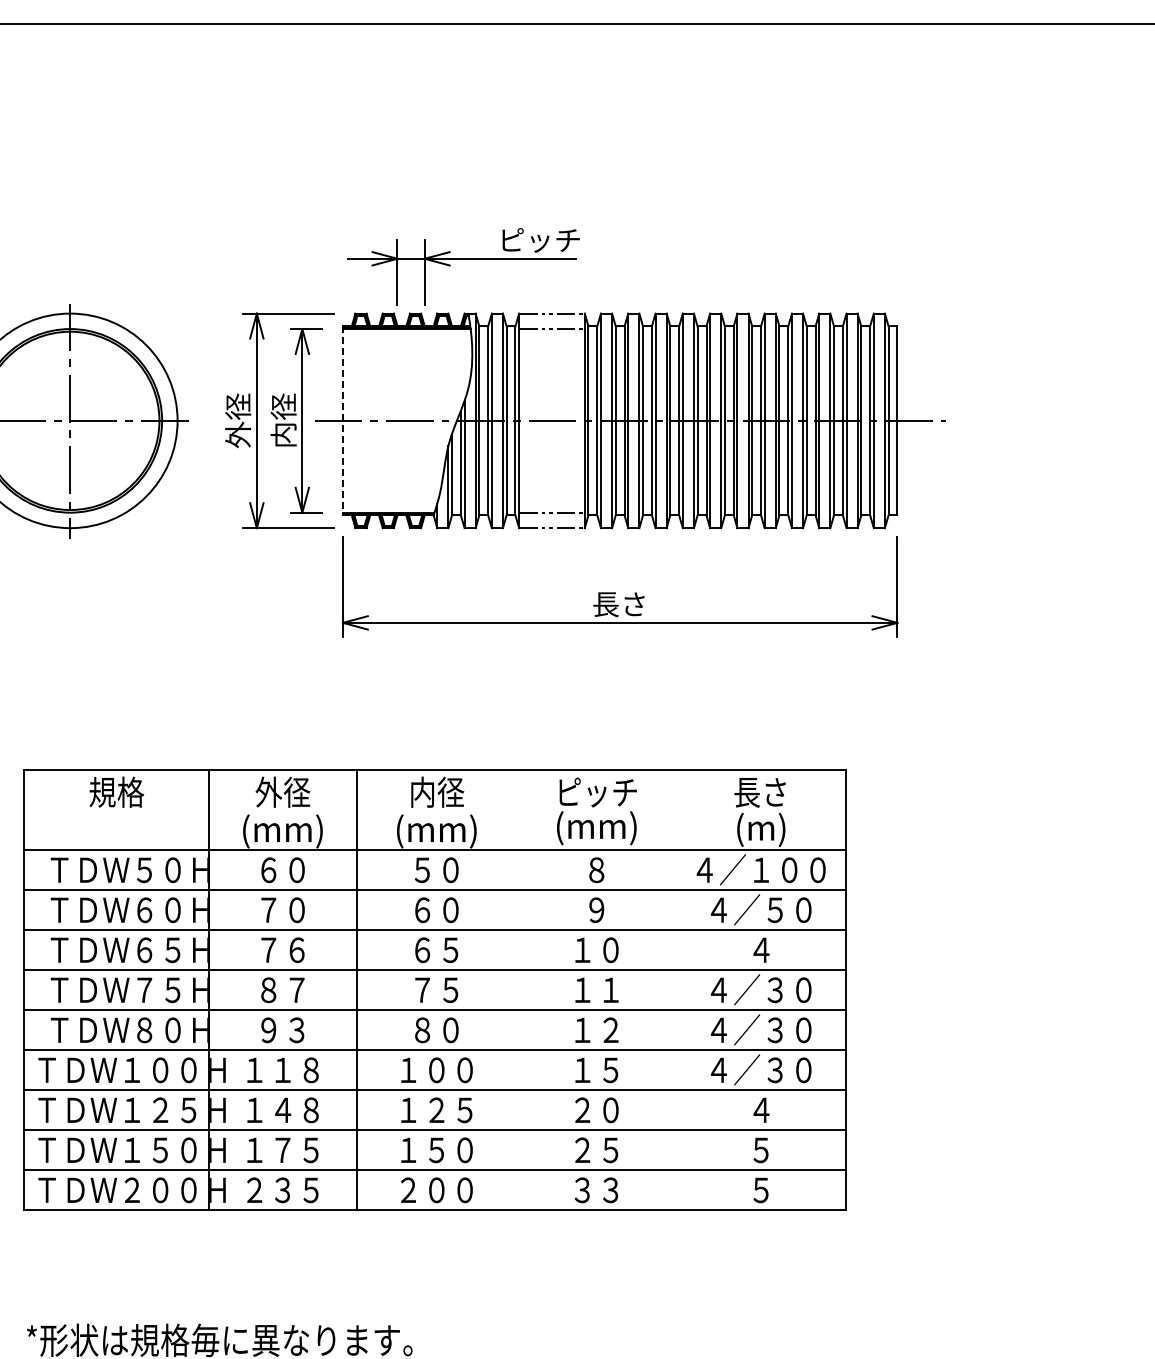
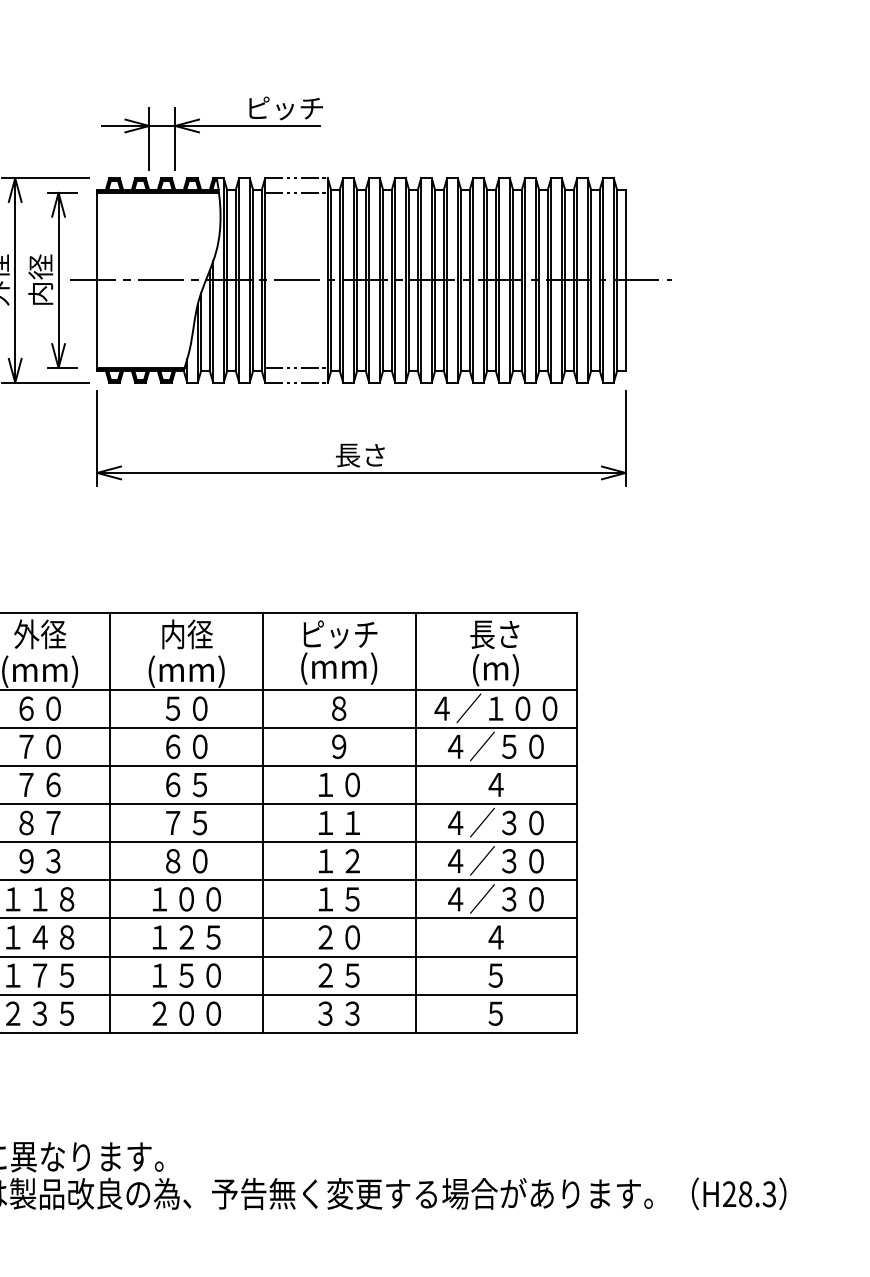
line: (342, 420) -> (96, 280), dashed -> solid
line: (516, 990) -> (262, 823), added
line: (676, 990) -> (415, 823), added

